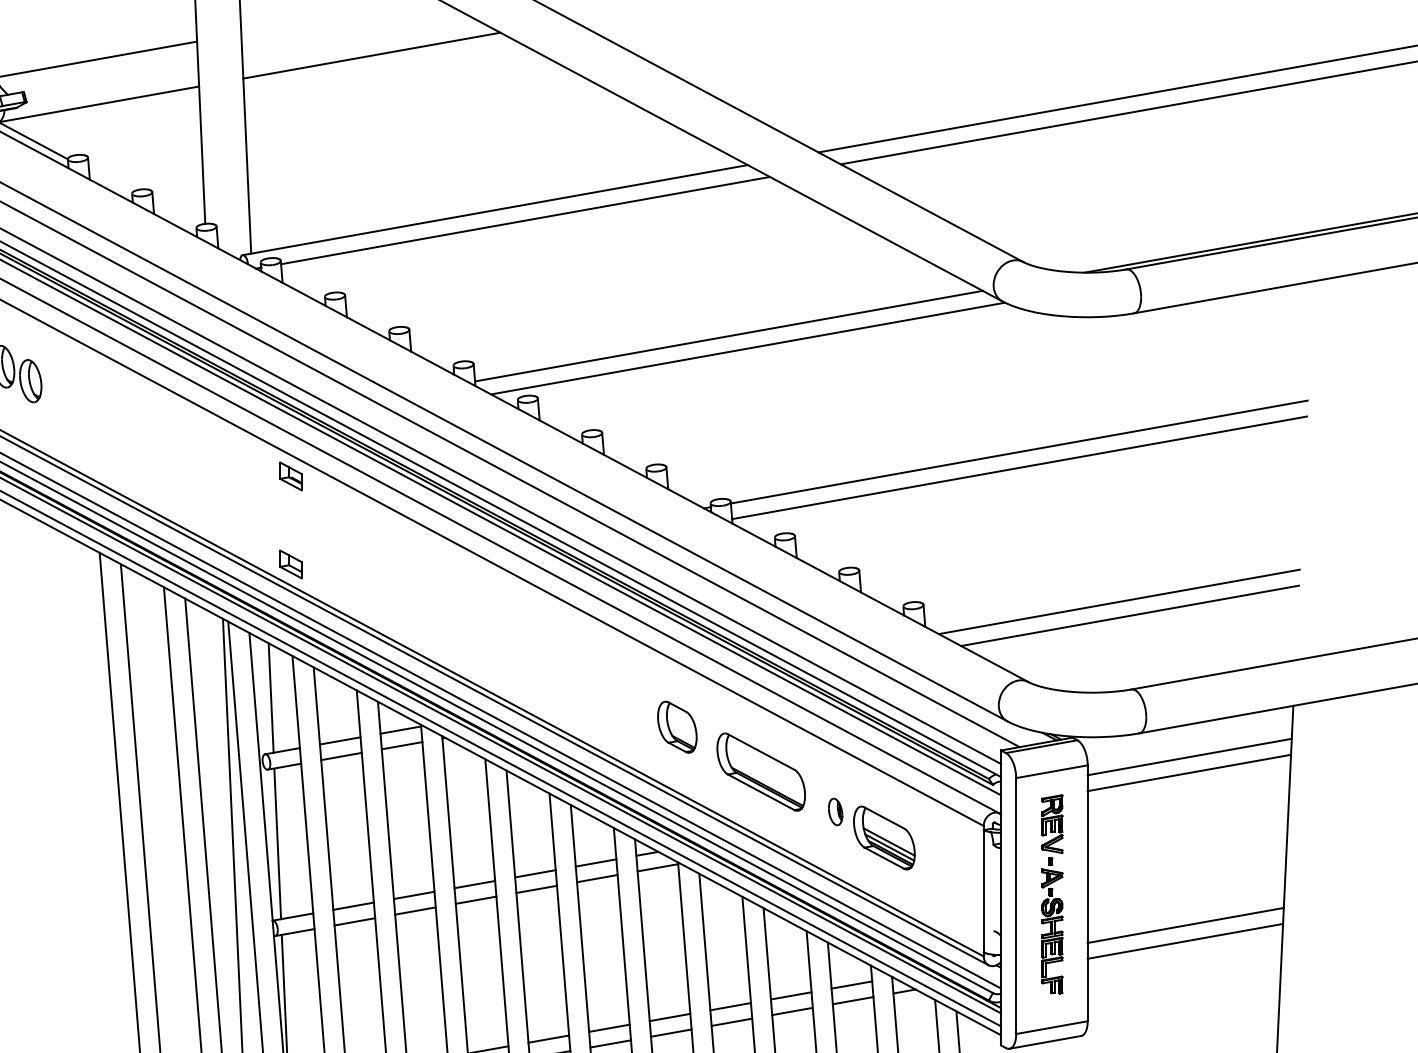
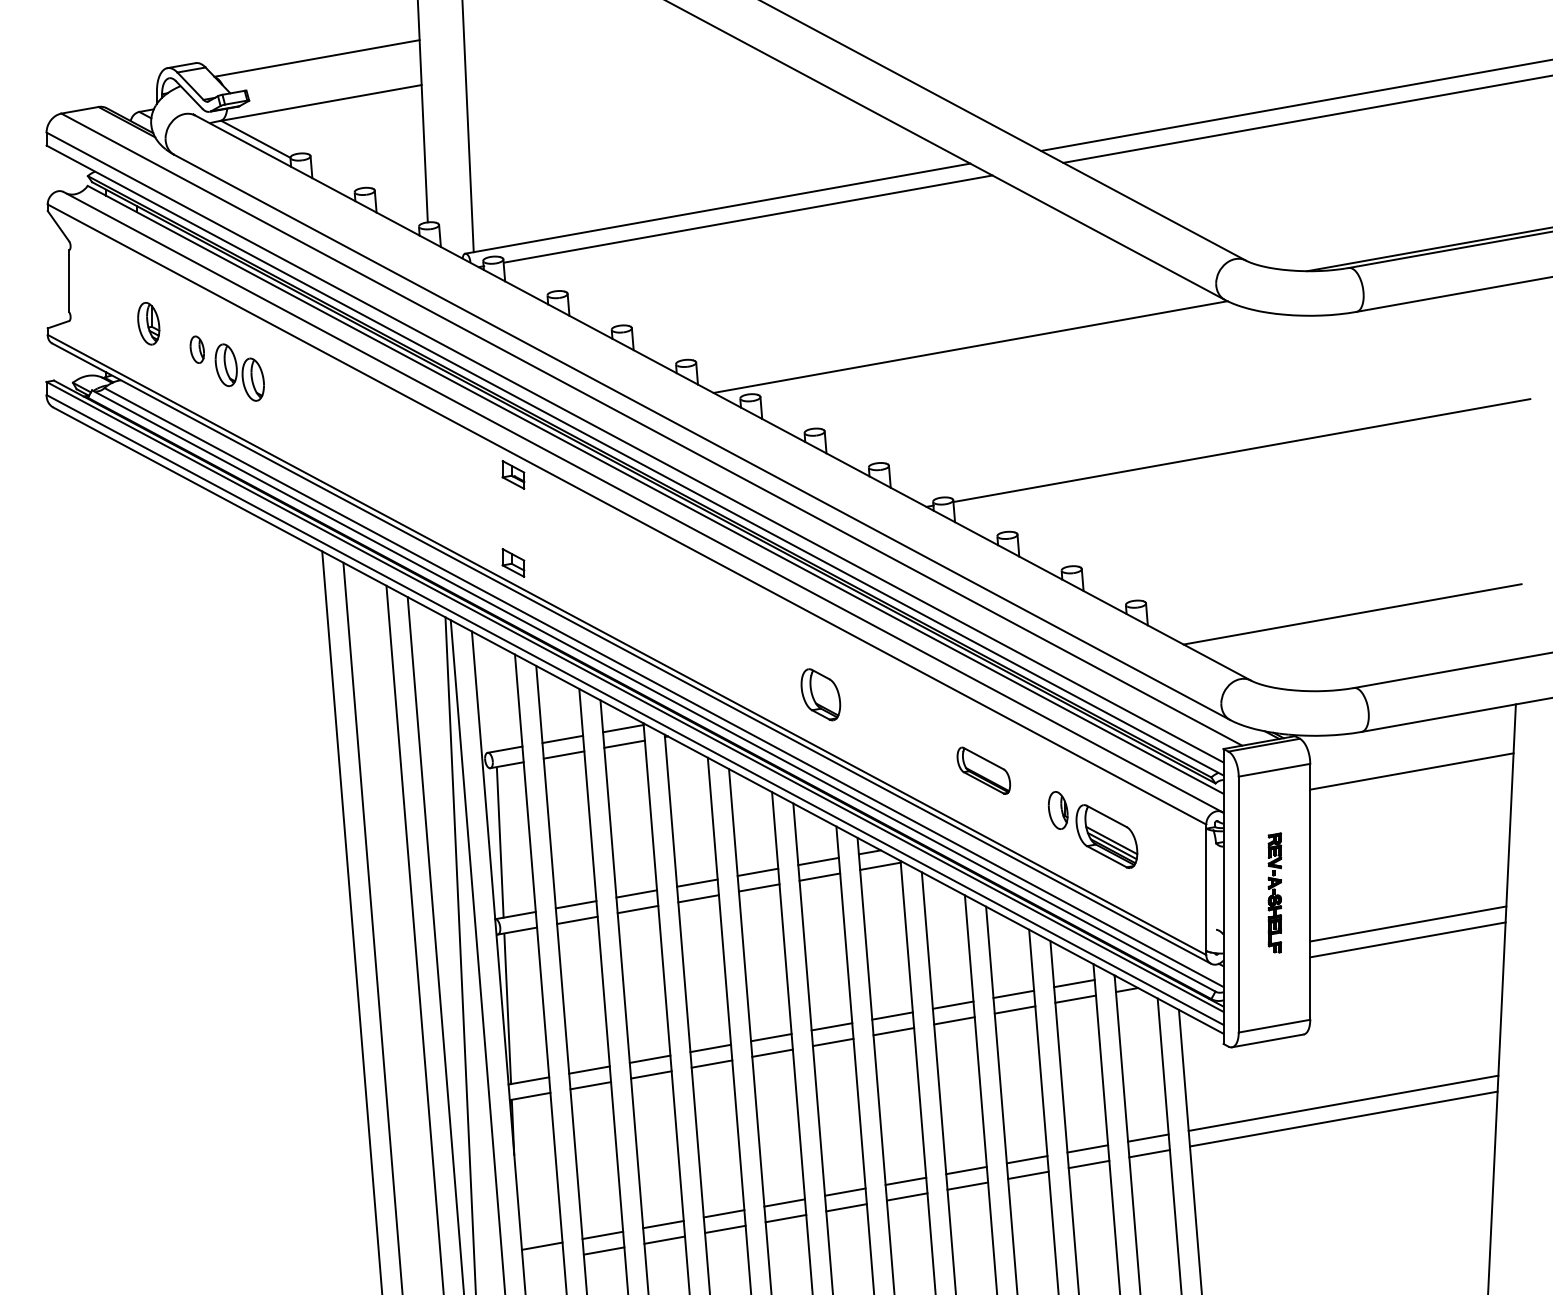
line: (371, 55) -> (594, 54), removed
line: (728, 335) -> (951, 334), removed
line: (1018, 467) -> (1241, 466), removed
line: (1118, 601) -> (1341, 600), removed
line: (270, 697) -> (493, 696), removed
part: (676, 726) -> (820, 694), moved
line: (1189, 756) -> (1412, 755), removed
part: (760, 771) -> (983, 770), size x0.6
part: (834, 811) -> (1057, 810), size x1.4
part: (1051, 893) -> (1274, 892), size x0.6

